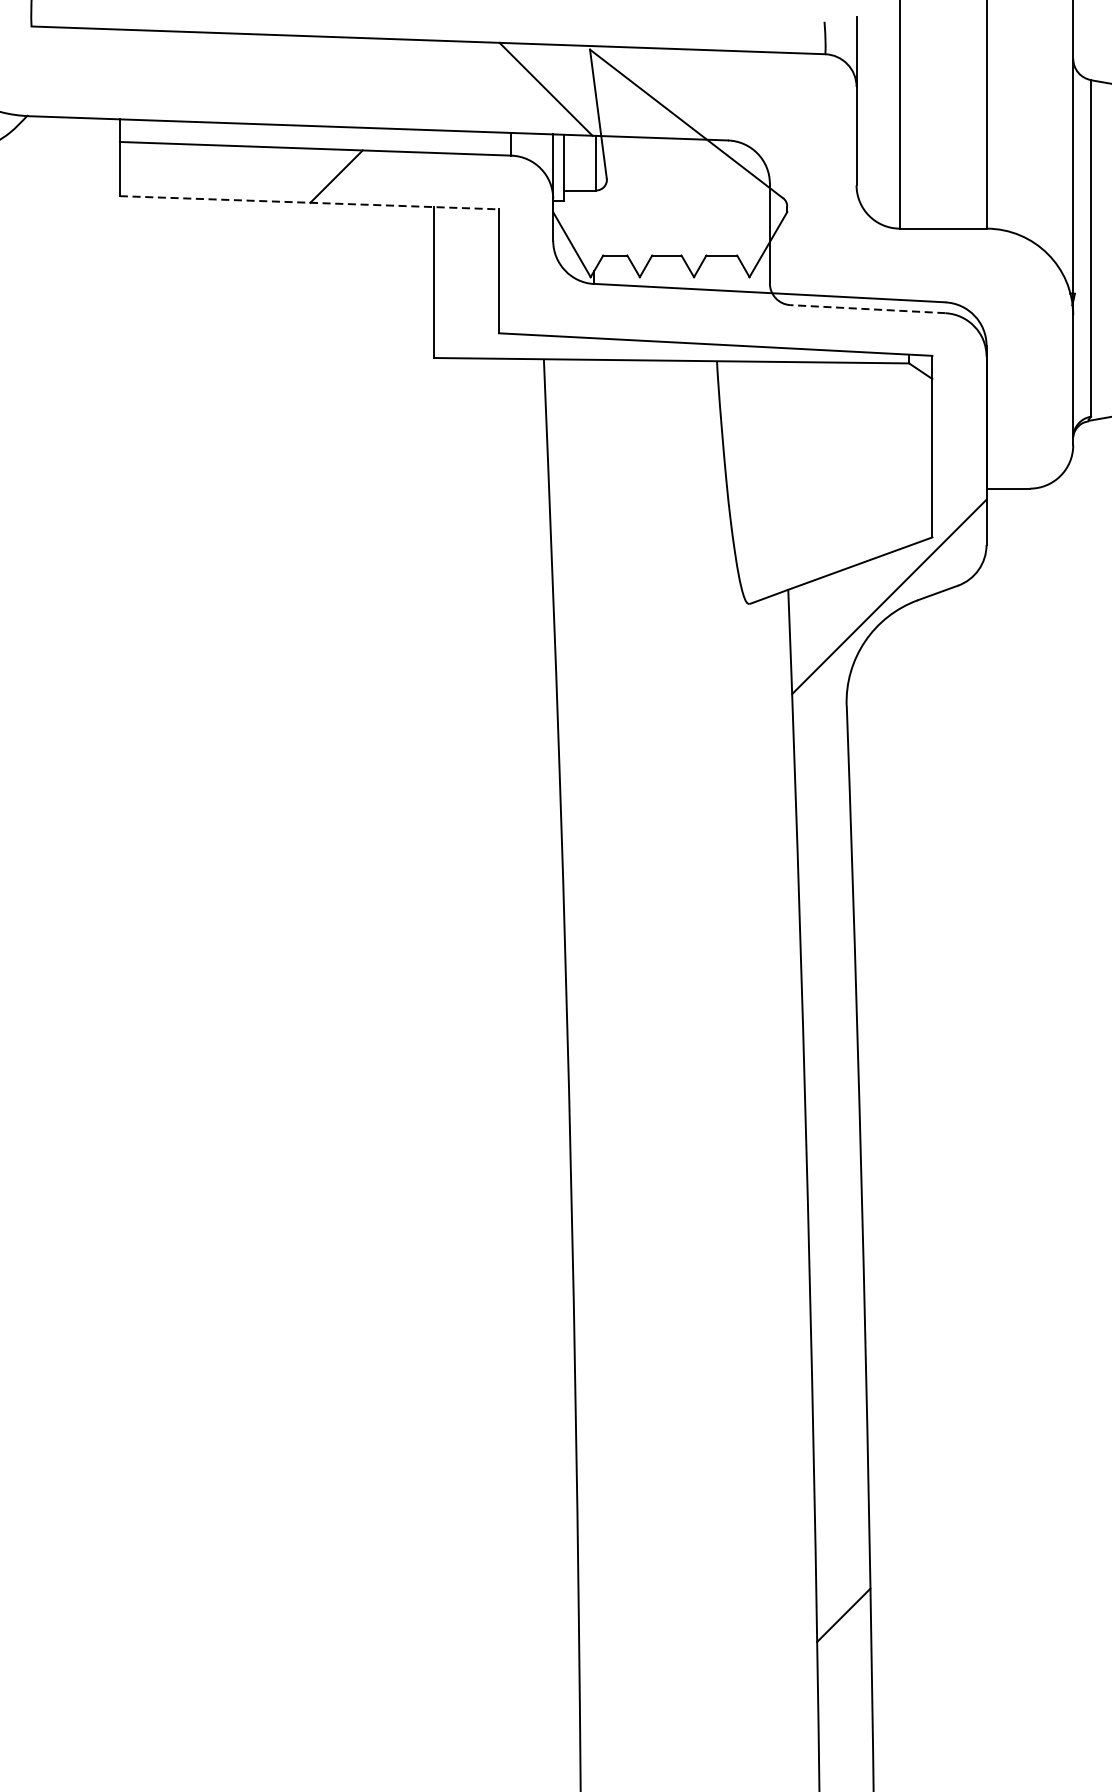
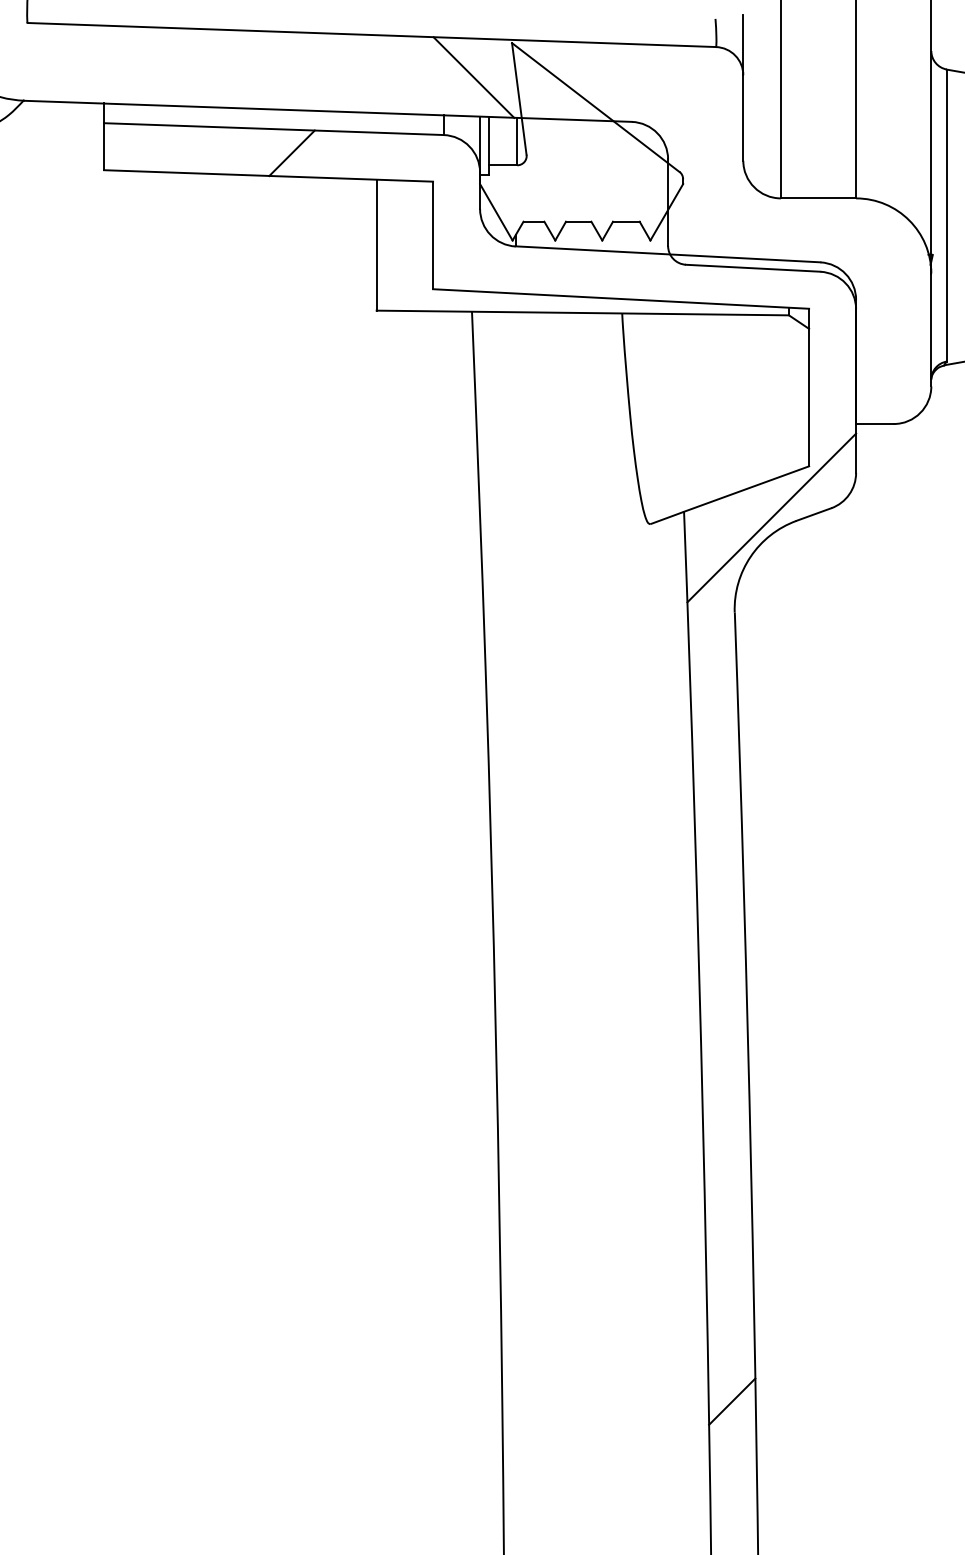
line: (309, 202) -> (268, 175), dashed -> solid
line: (867, 309) -> (752, 268), dashed -> solid

